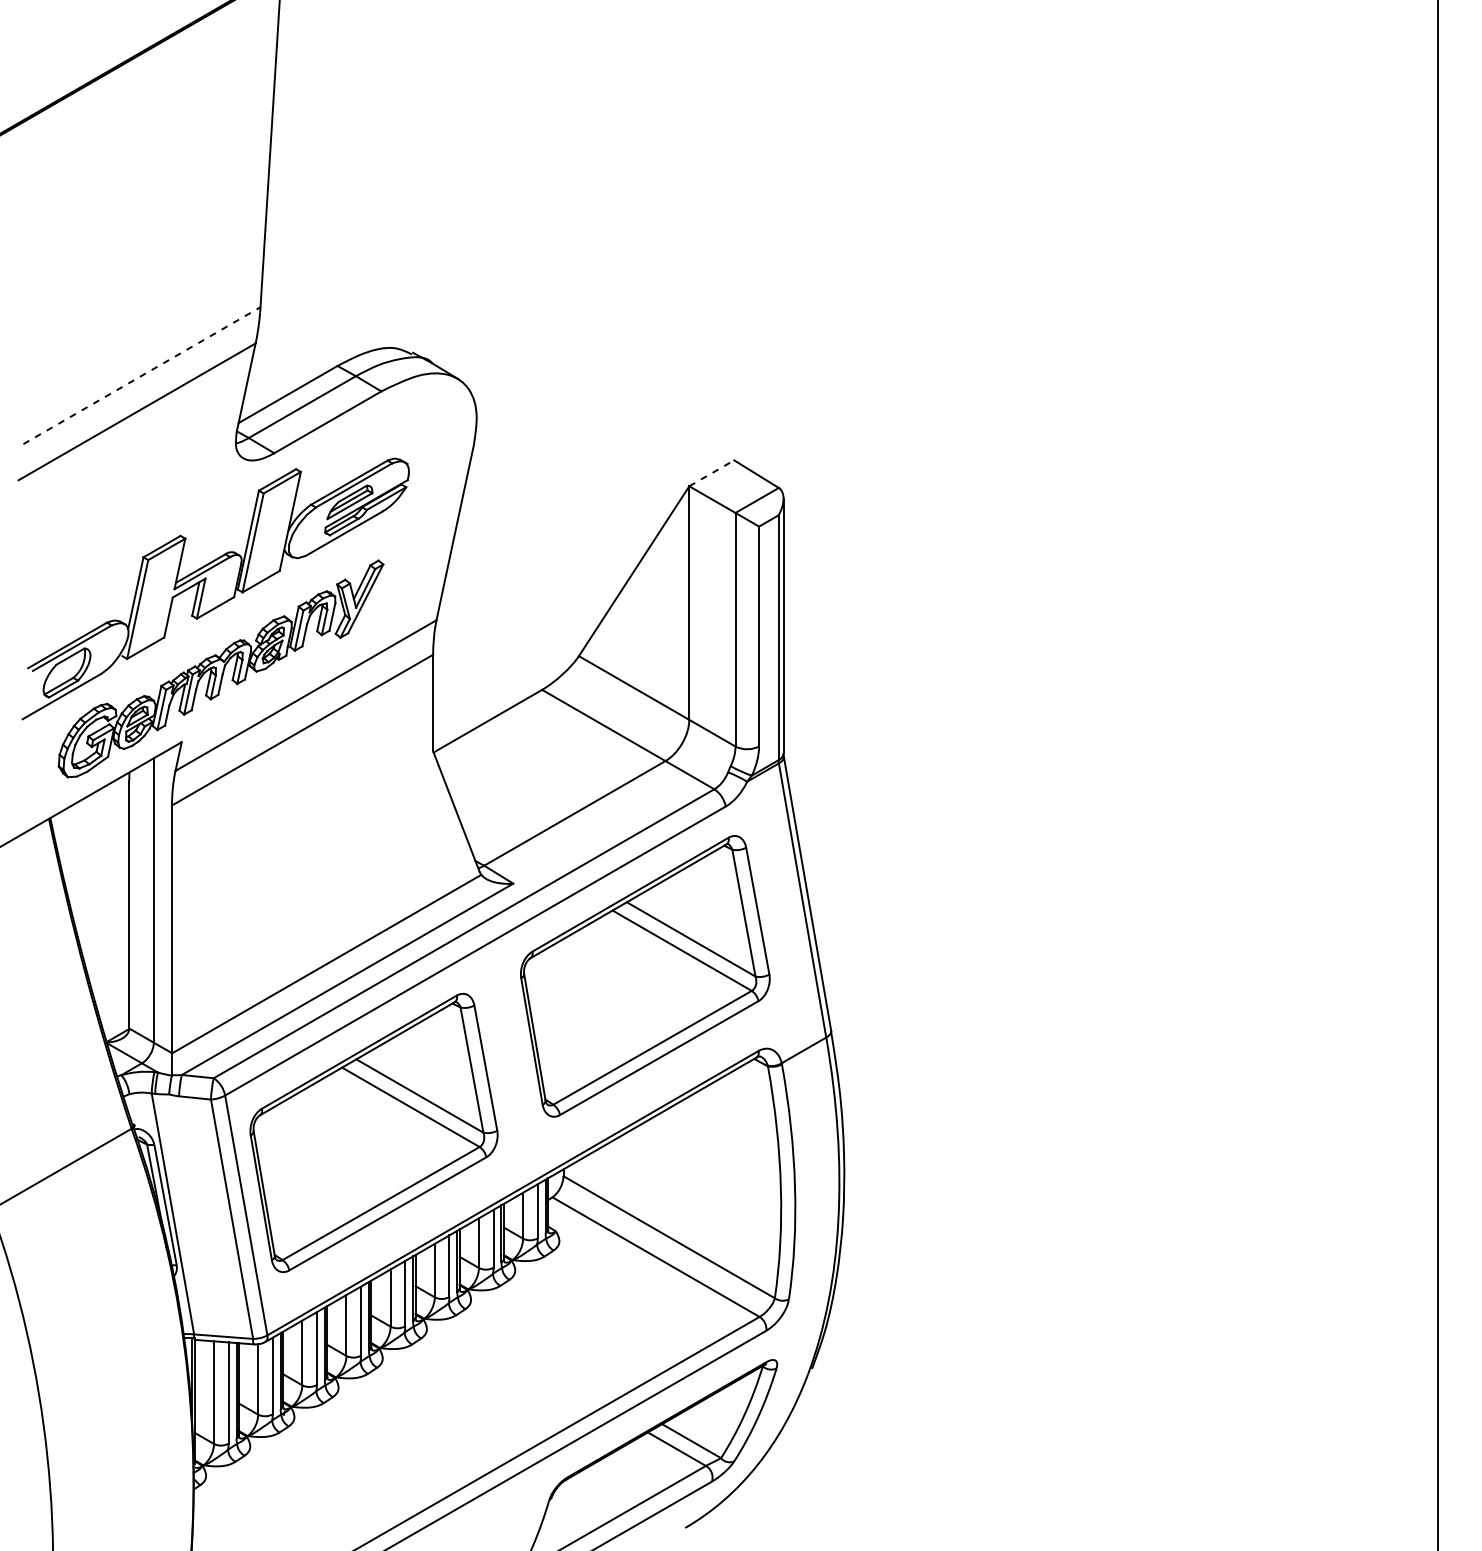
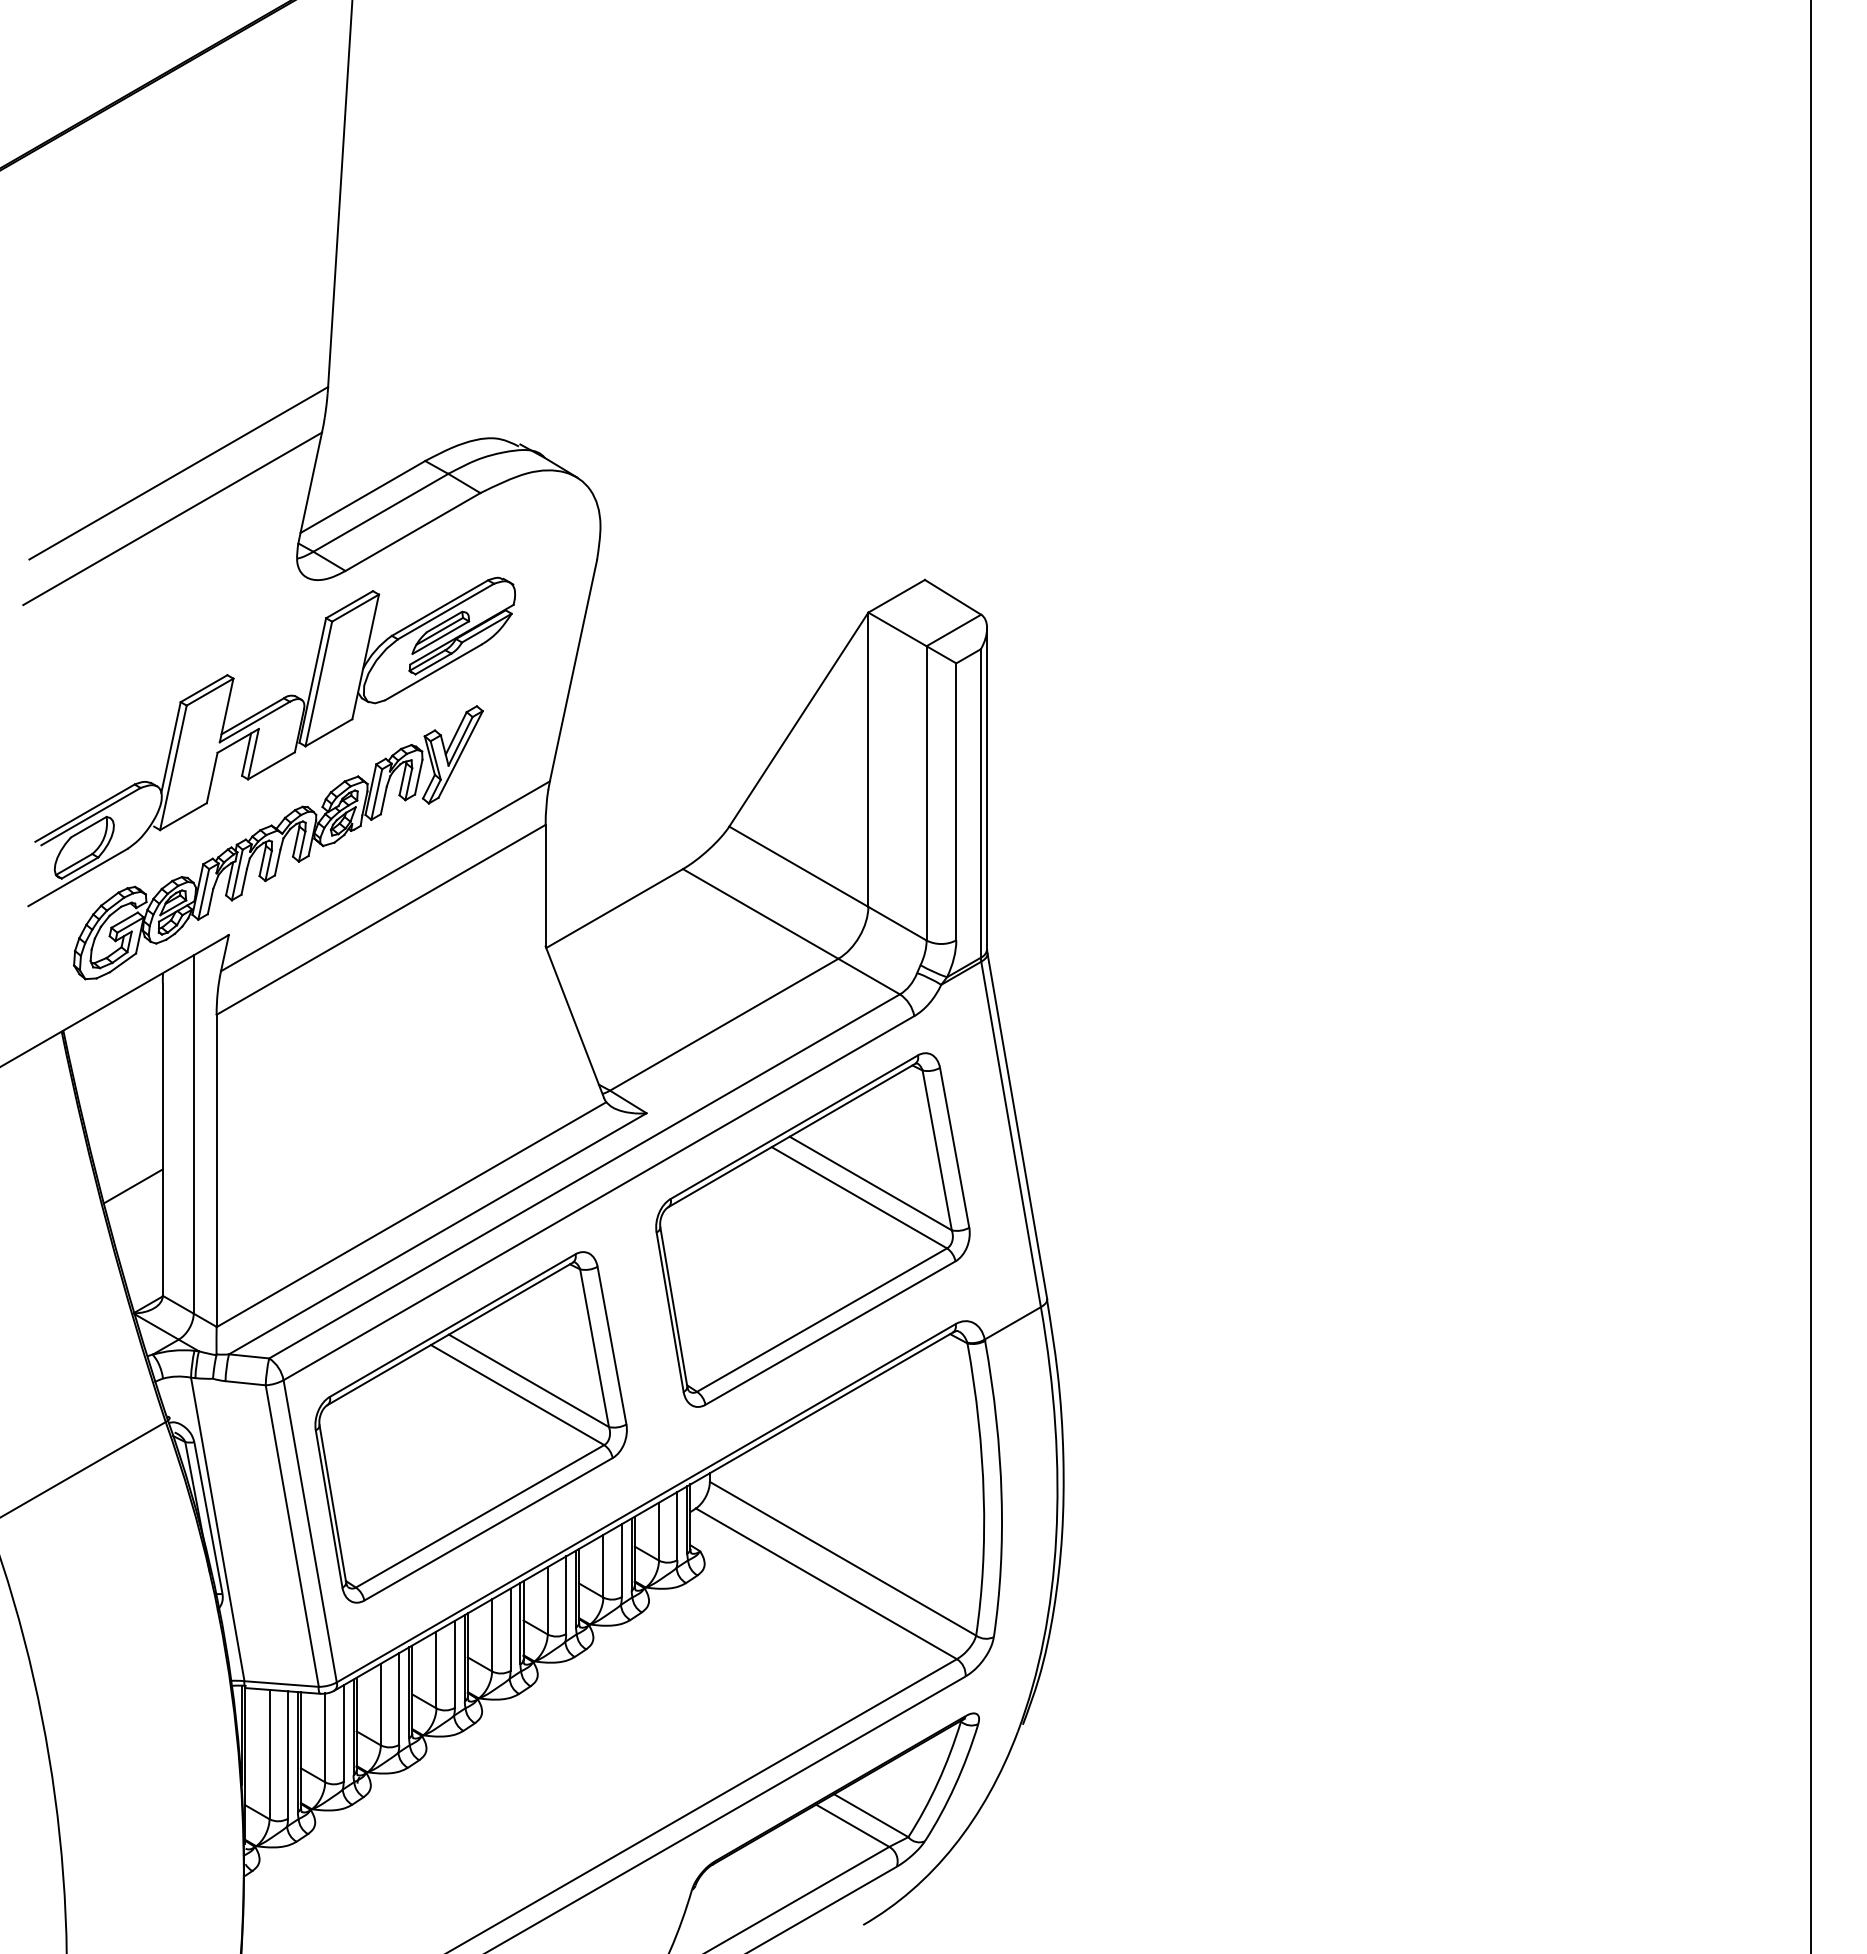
line: (142, 375) -> (179, 473), dashed -> solid
line: (711, 473) -> (896, 596), dashed -> solid
line: (105, 941) -> (132, 1186), added

